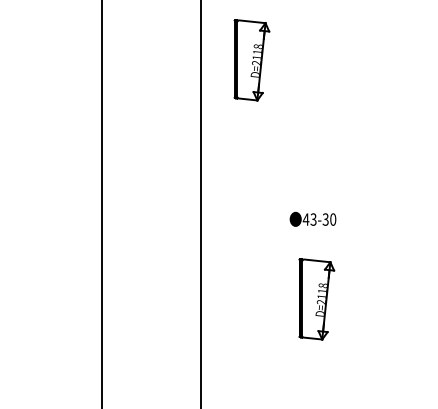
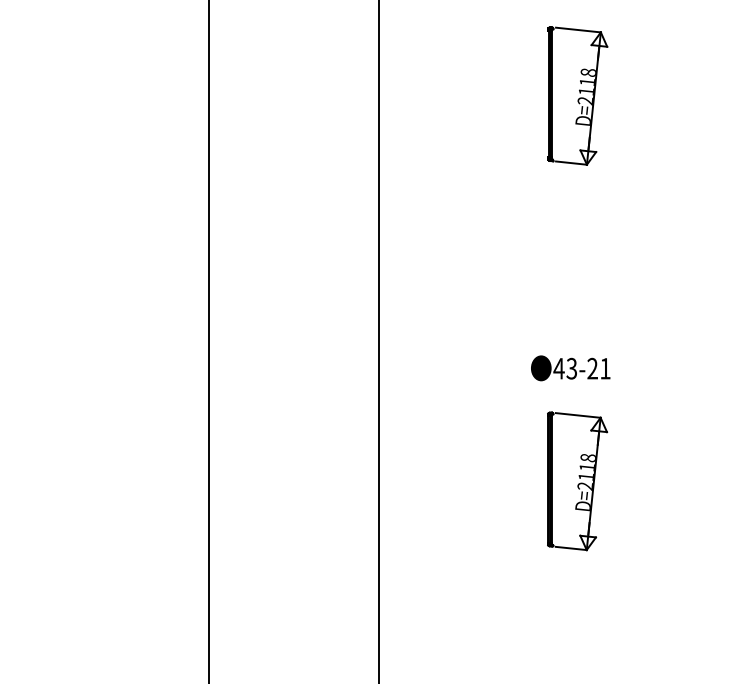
part: (251, 60) -> (576, 96), moved
text: (329, 219) -> (599, 368), 43-30 -> 43-21
part: (316, 299) -> (576, 481), moved

